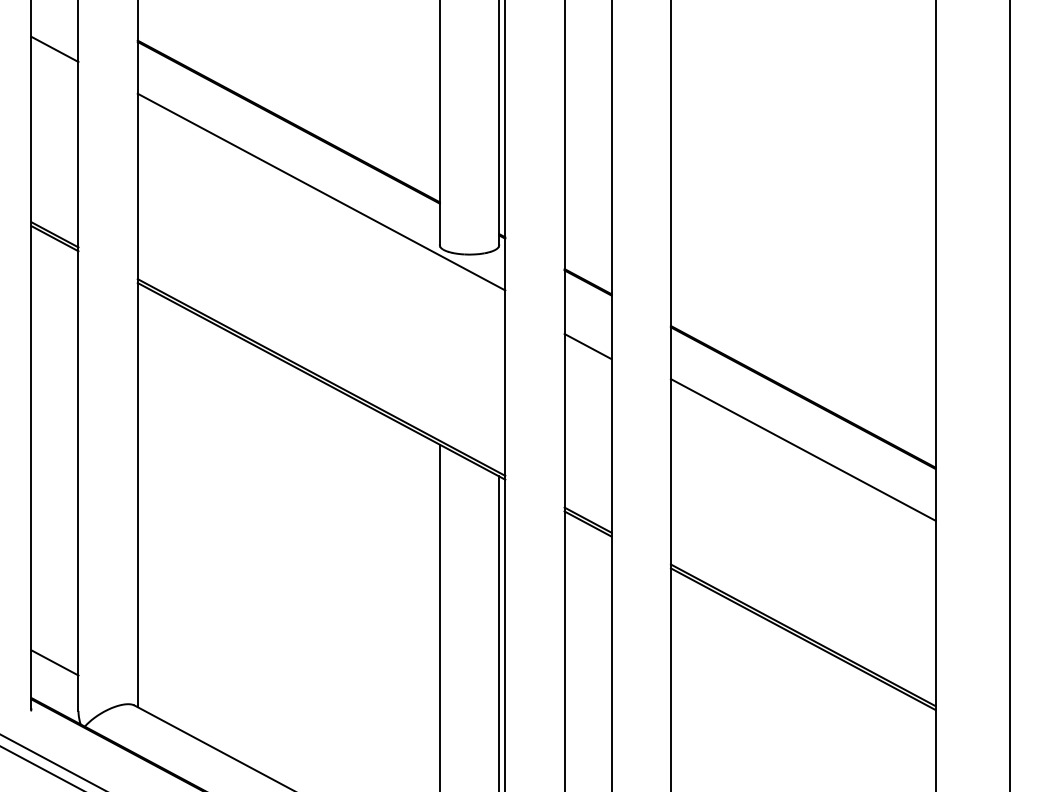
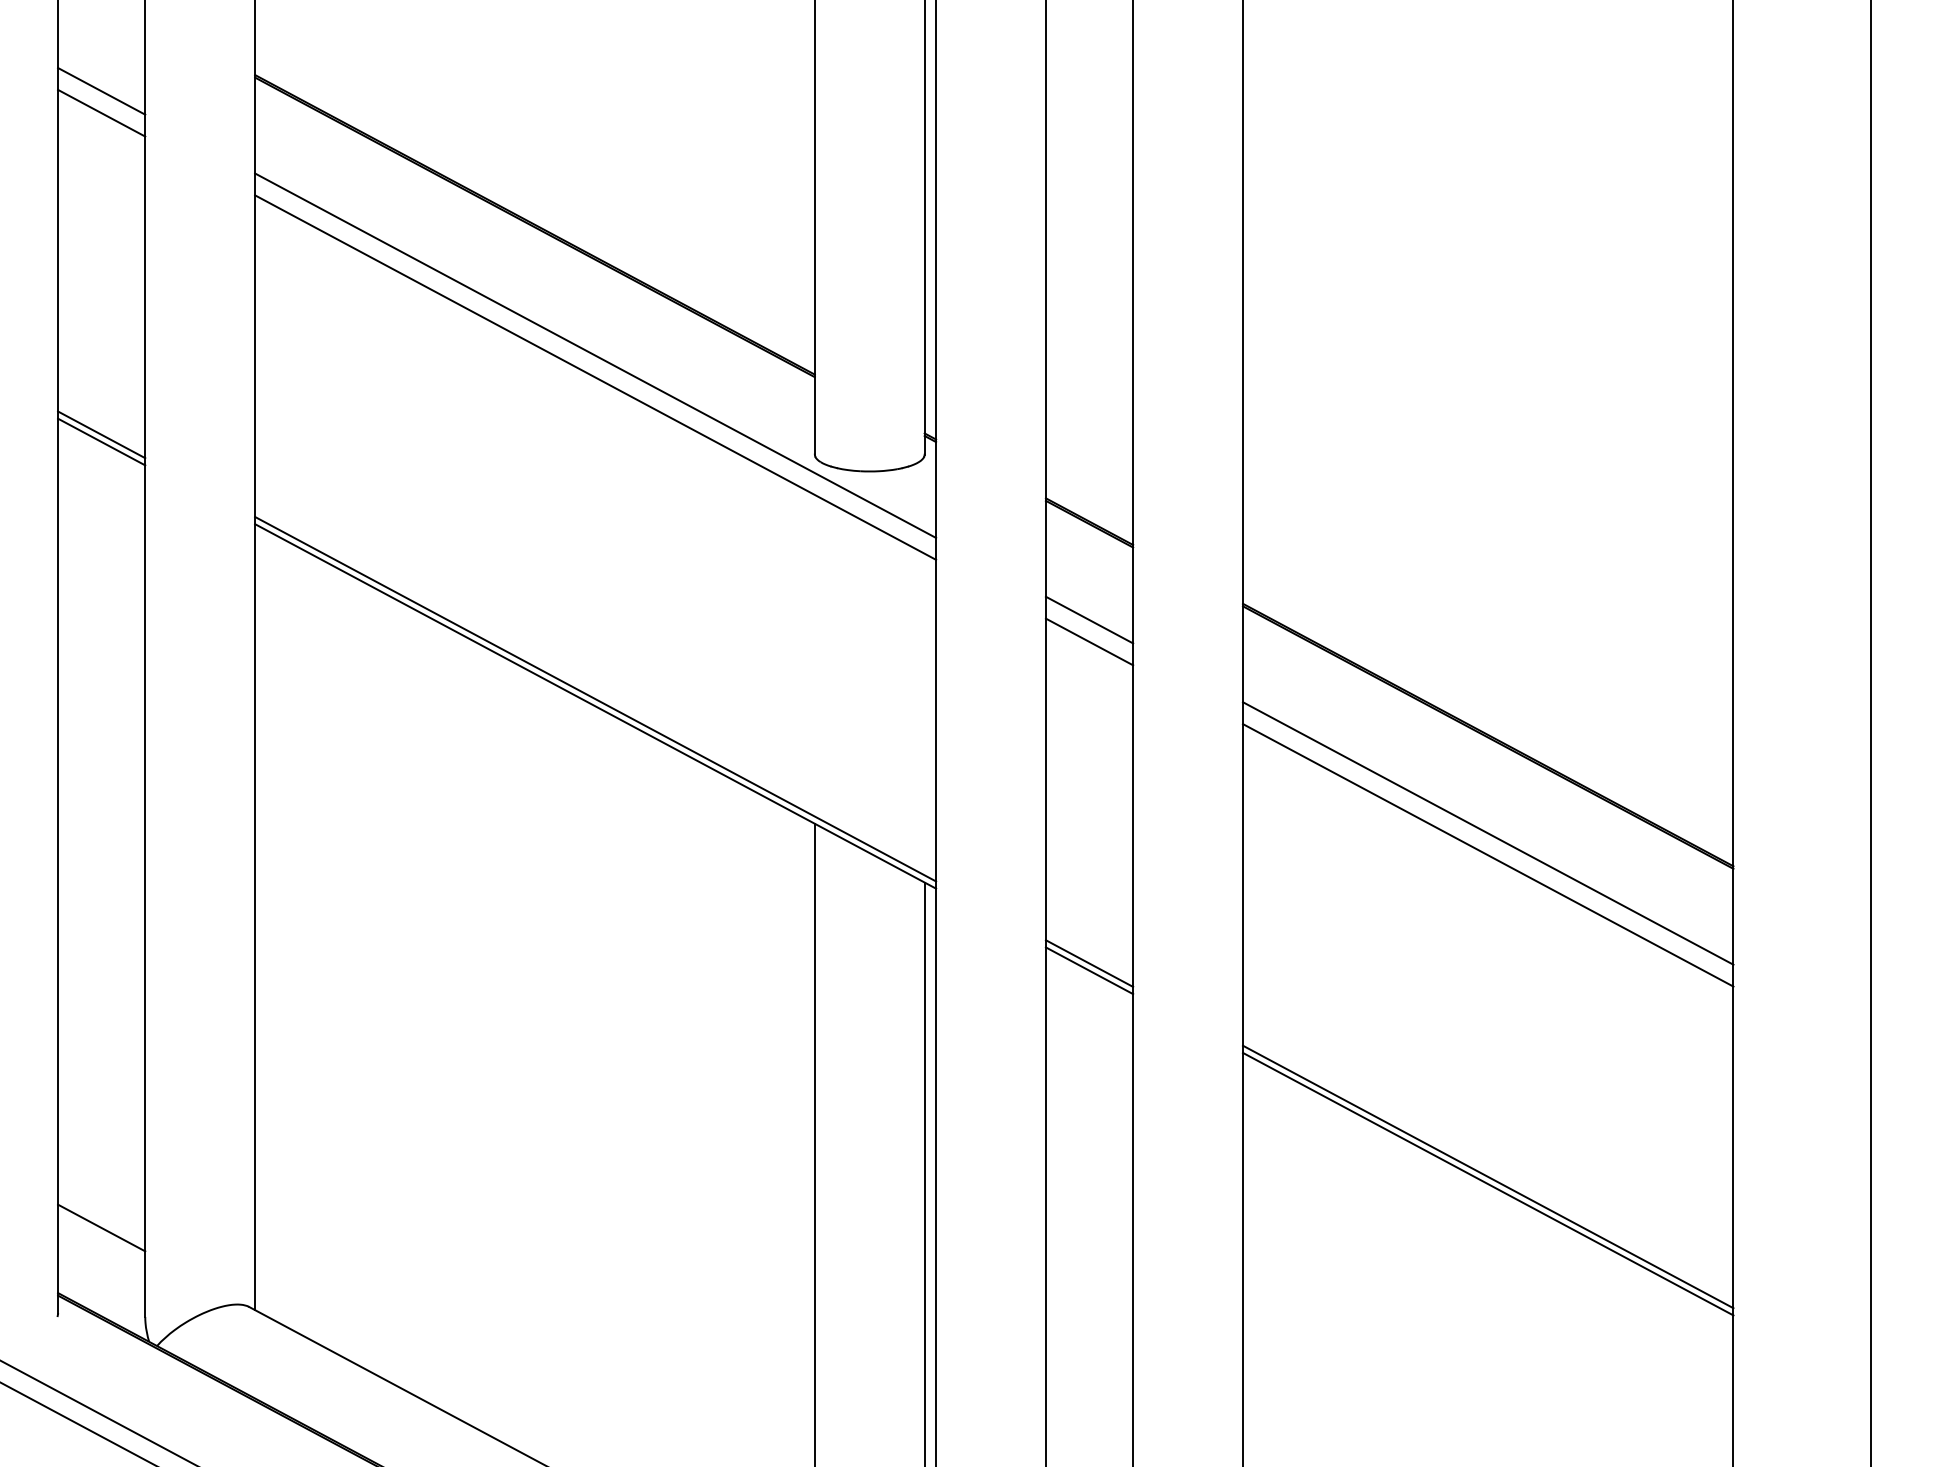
line: (54, 60) -> (100, 111), added
line: (321, 203) -> (595, 376), added
line: (587, 334) -> (1088, 619), added
line: (802, 461) -> (1486, 854), added

